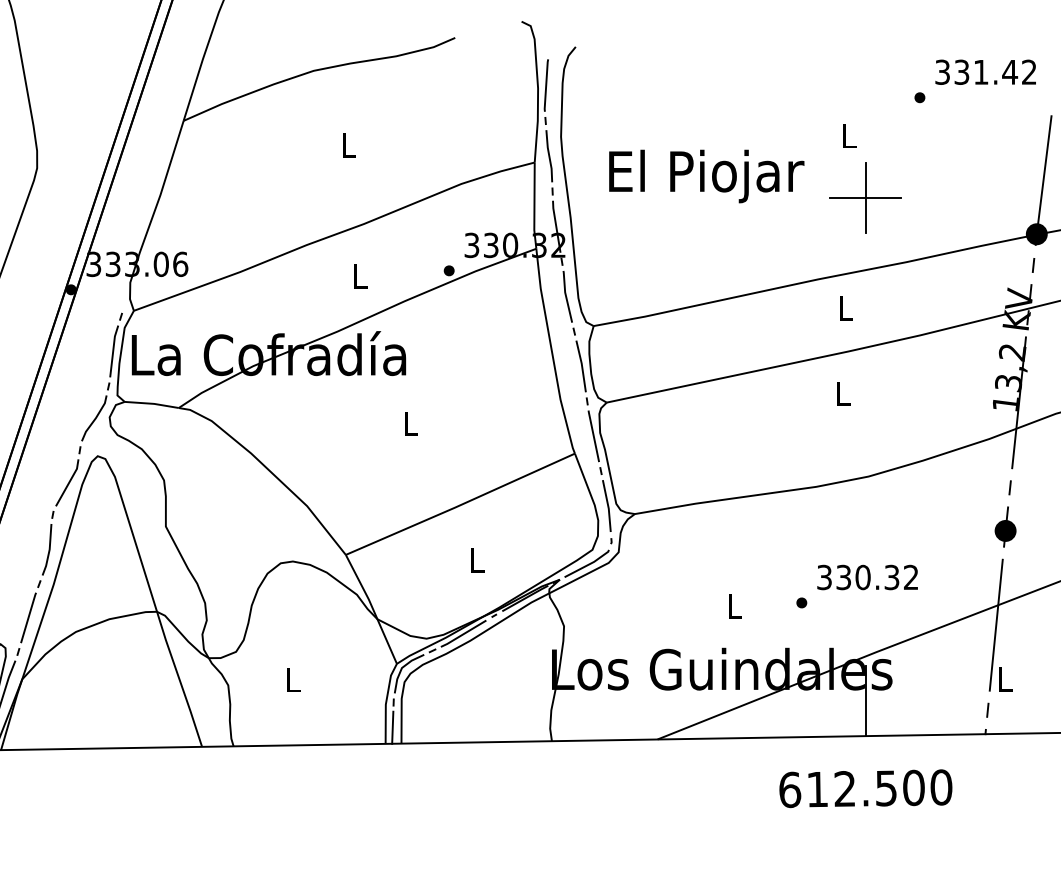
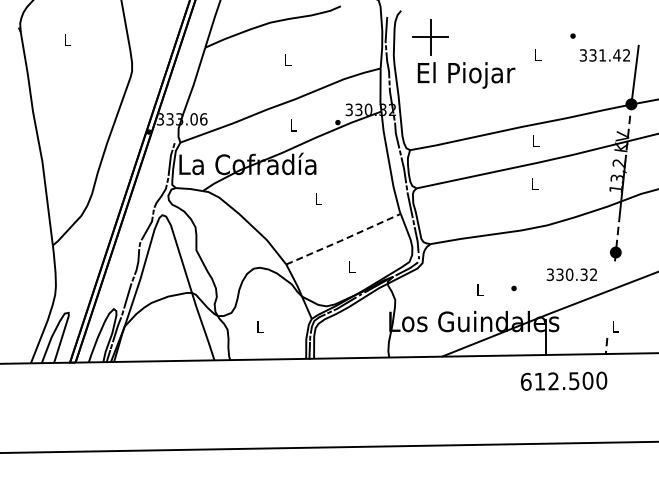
text: (984, 72) -> (604, 55), moved
part: (864, 198) -> (430, 37), moved
line: (460, 504) -> (343, 239), solid -> dashed
text: (866, 576) -> (571, 274), moved
line: (994, 625) -> (610, 299), removed
text: (864, 787) -> (563, 380), moved

